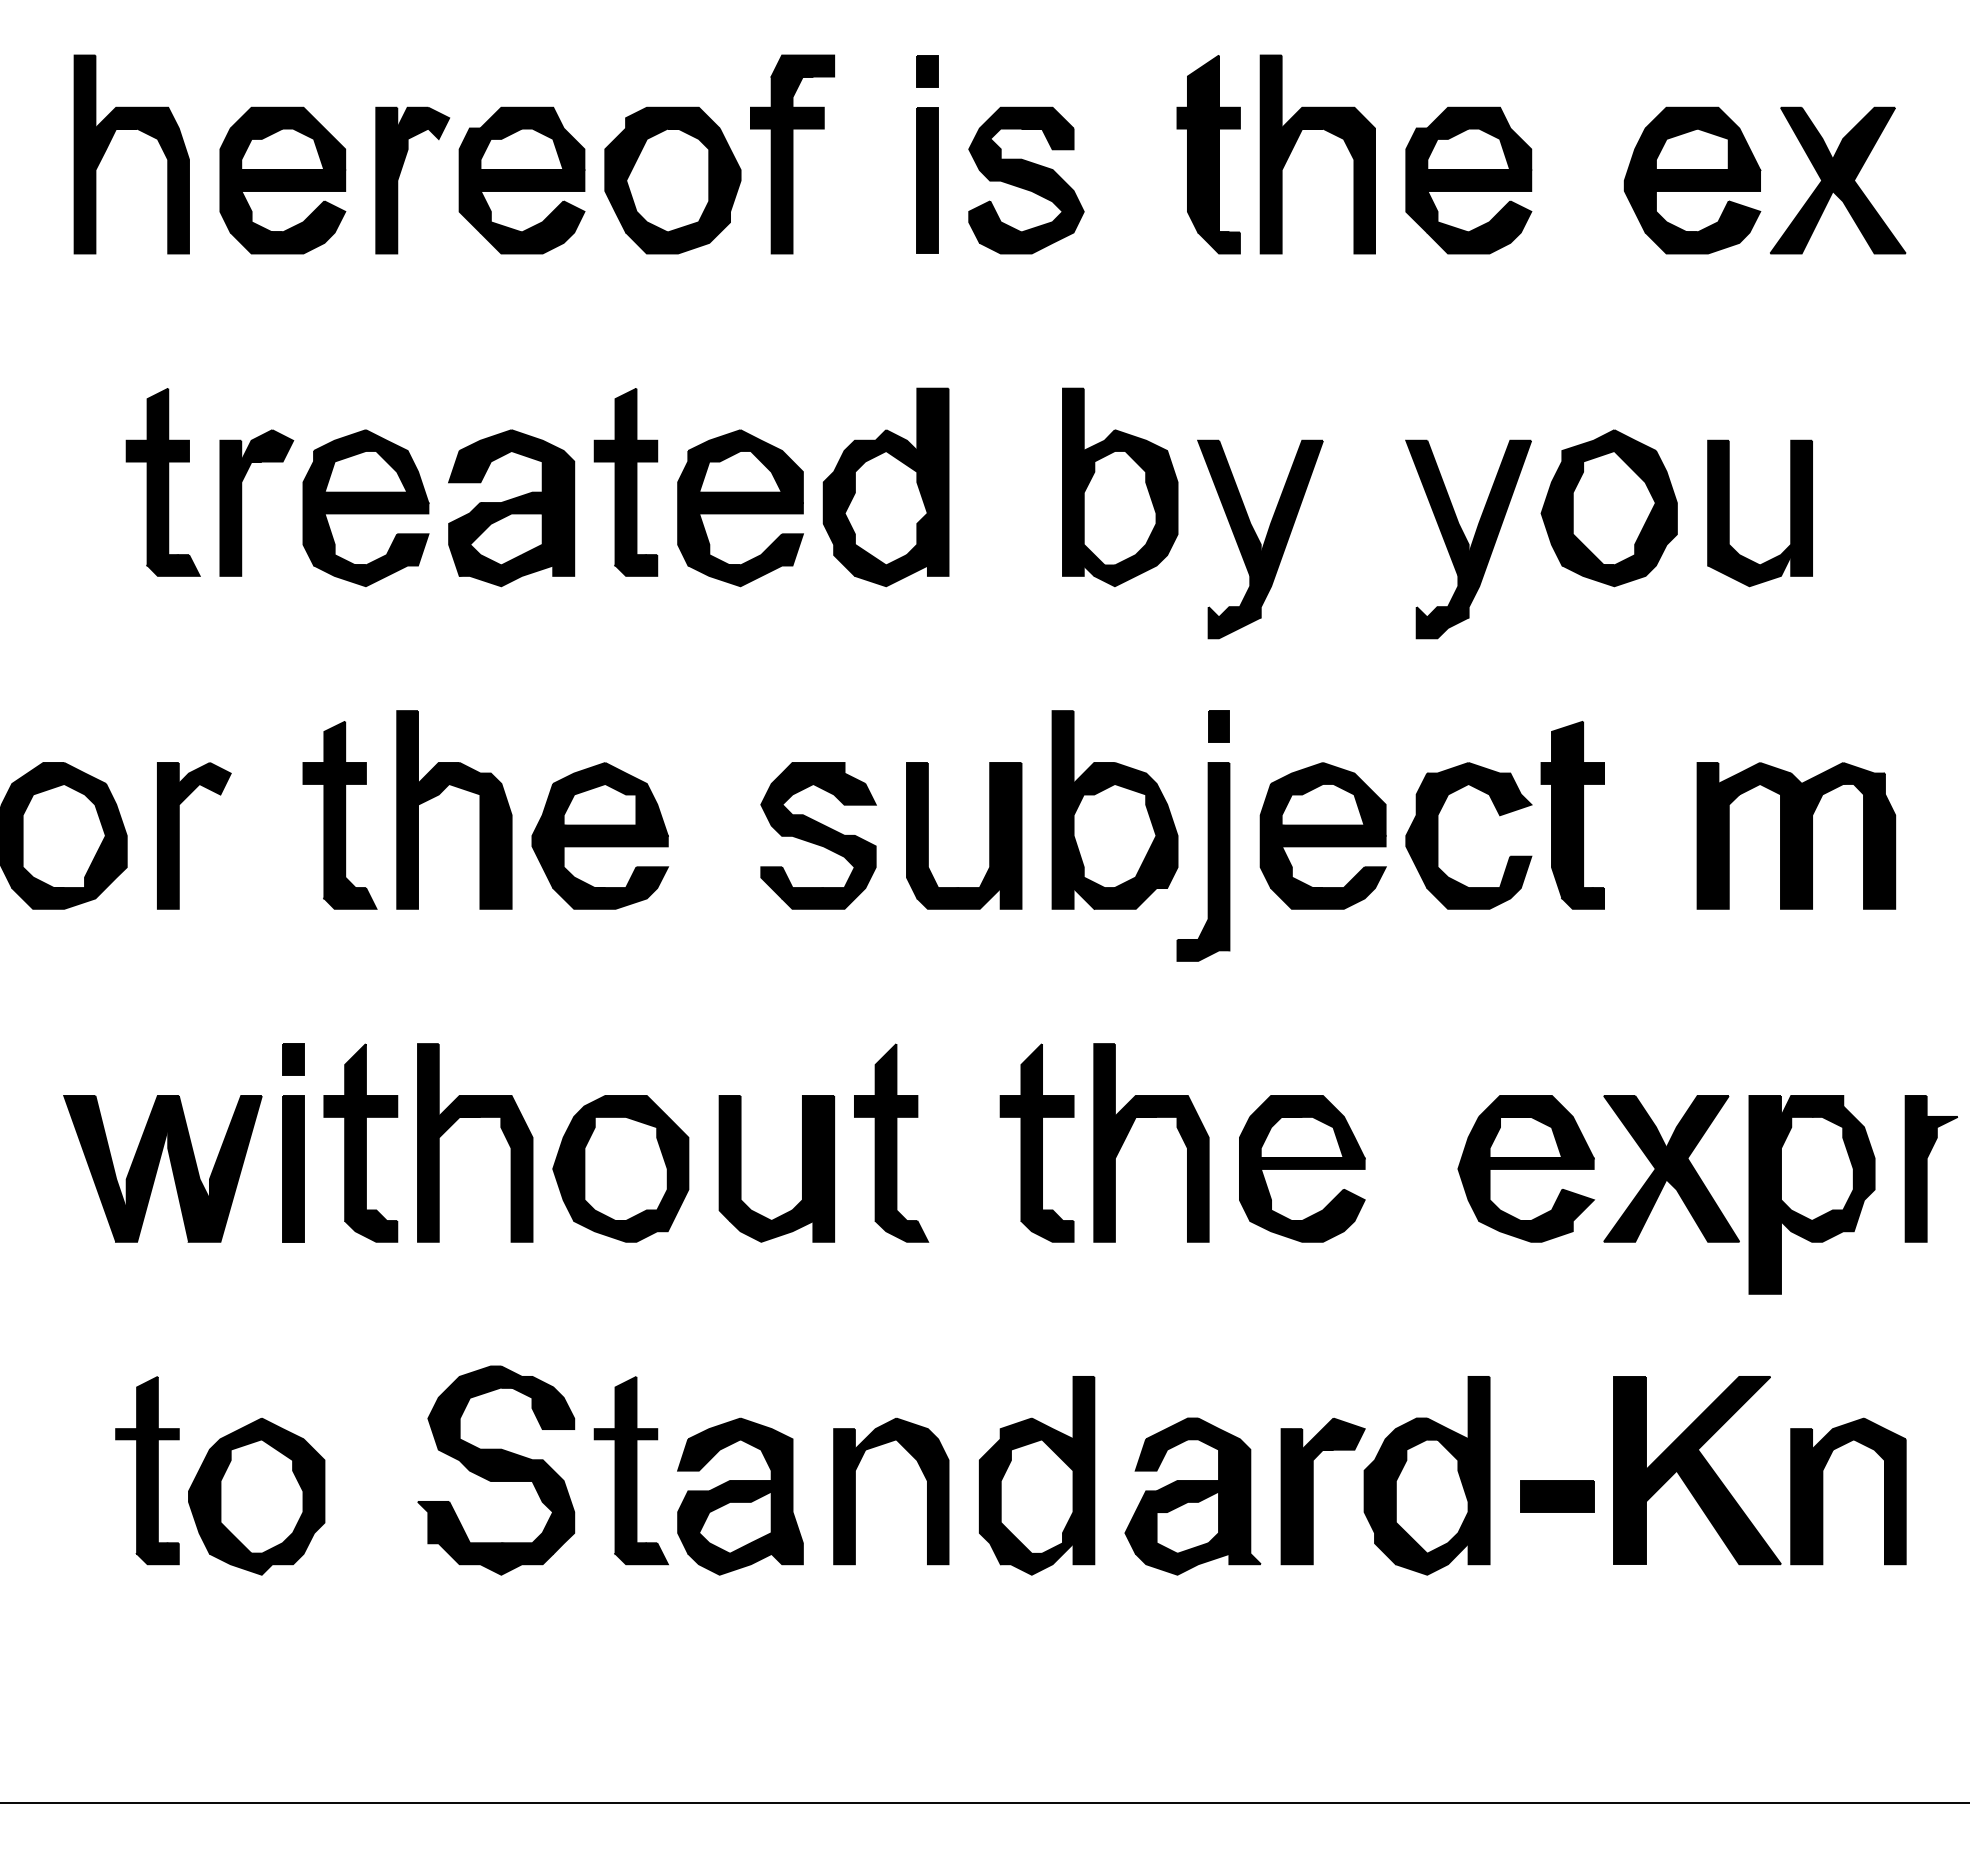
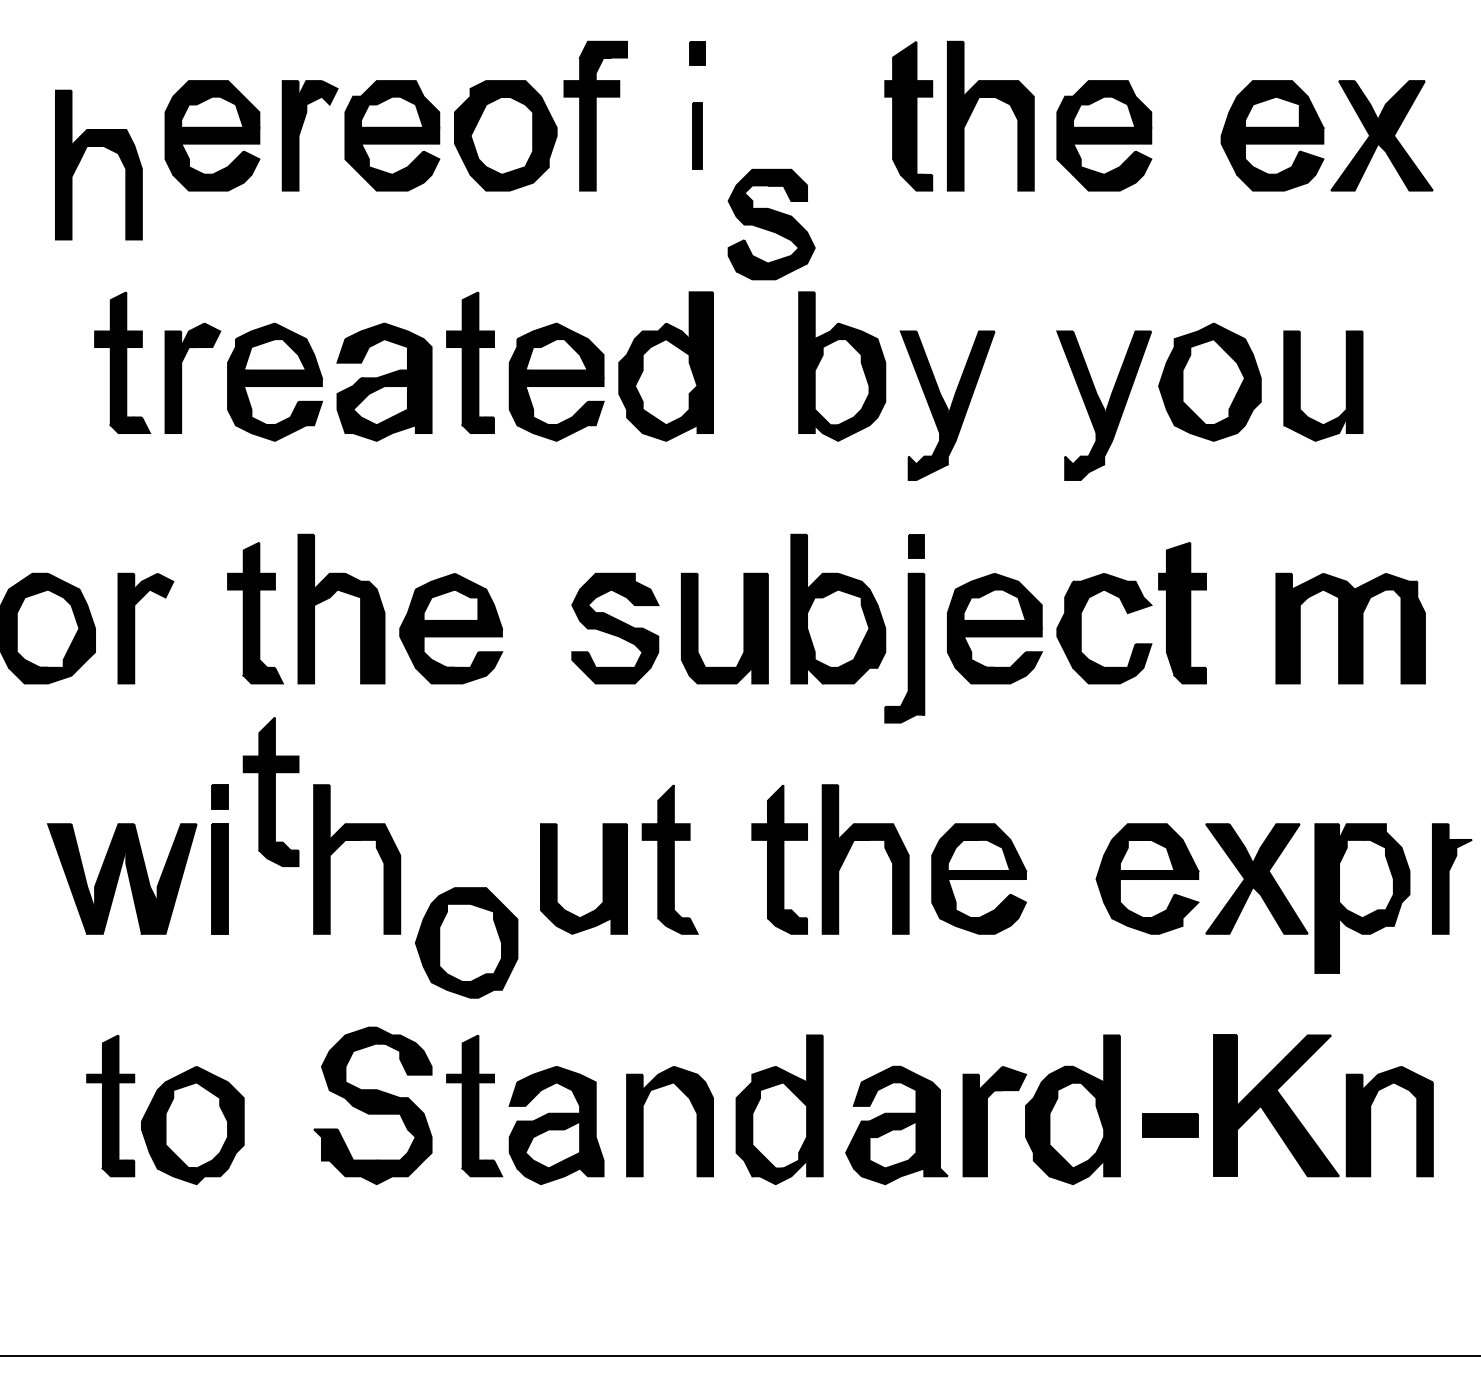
part: (109, 144) -> (82, 157), moved
part: (927, 180) -> (697, 135), size x0.6
part: (1026, 180) -> (771, 224), moved
part: (360, 1142) -> (270, 791), moved
part: (620, 1168) -> (466, 942), moved

